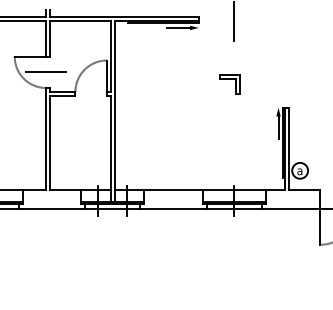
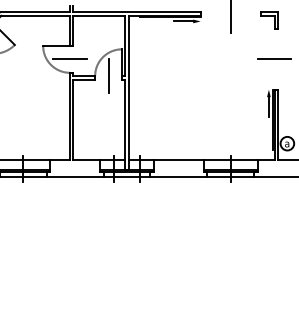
line: (285, 72) -> (274, 59), added
part: (230, 84) -> (269, 20), moved
line: (91, 91) -> (108, 75), added

